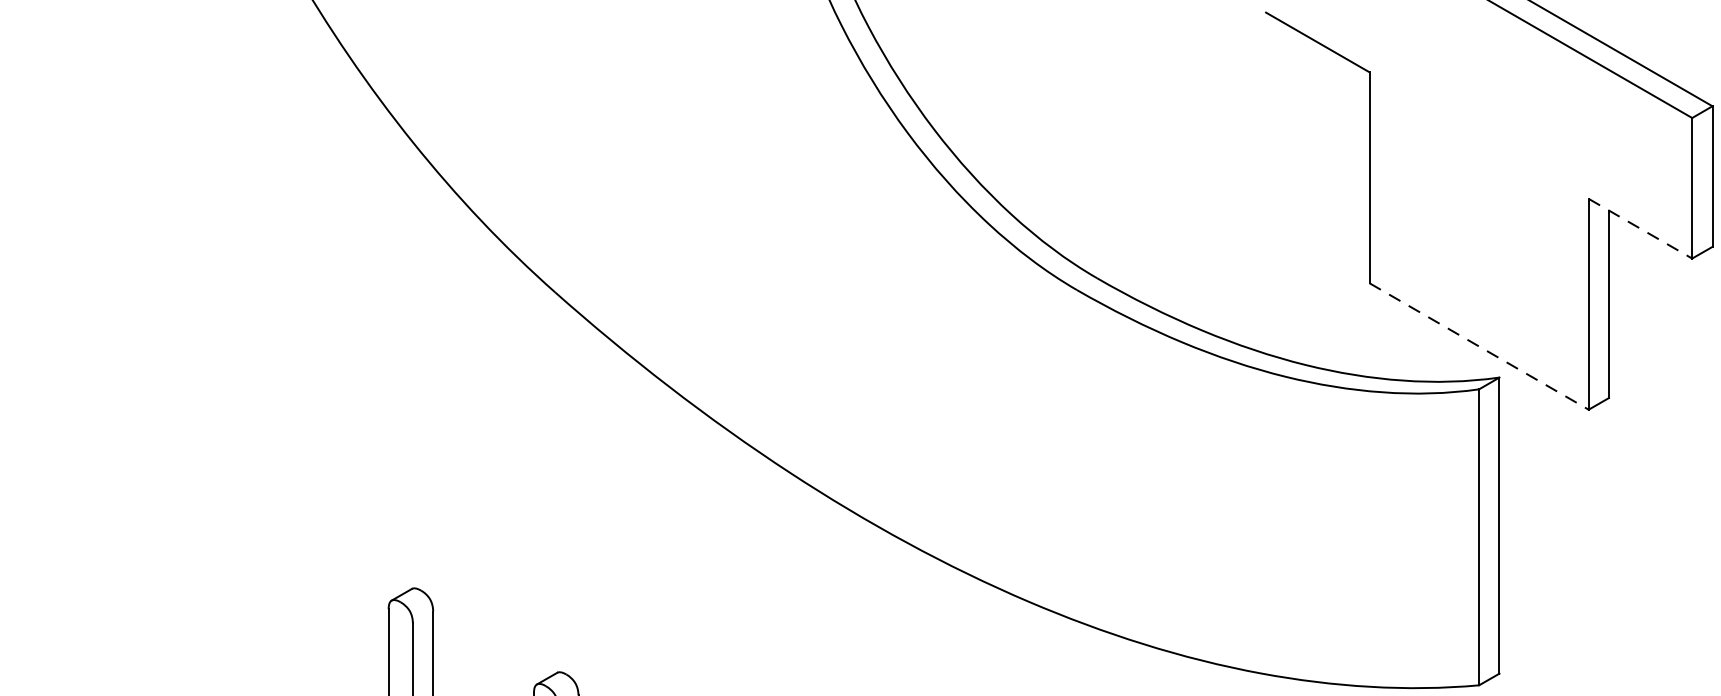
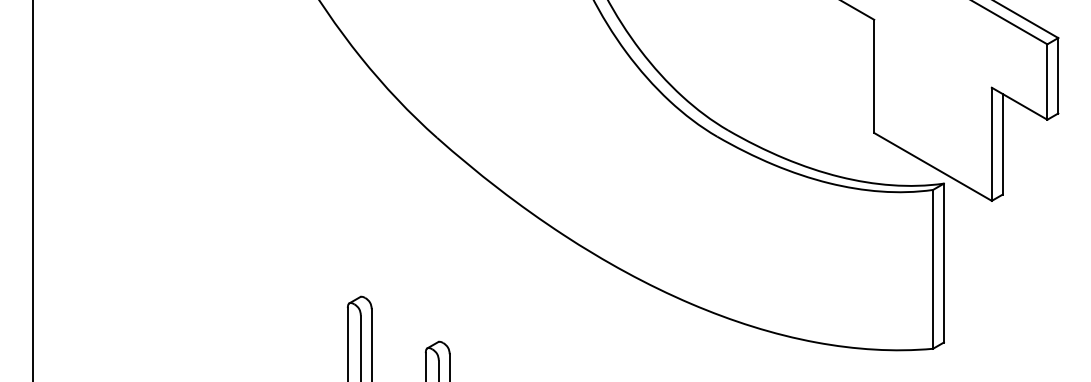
line: (1642, 230) -> (1020, 104), dashed -> solid
line: (1480, 345) -> (933, 166), dashed -> solid

